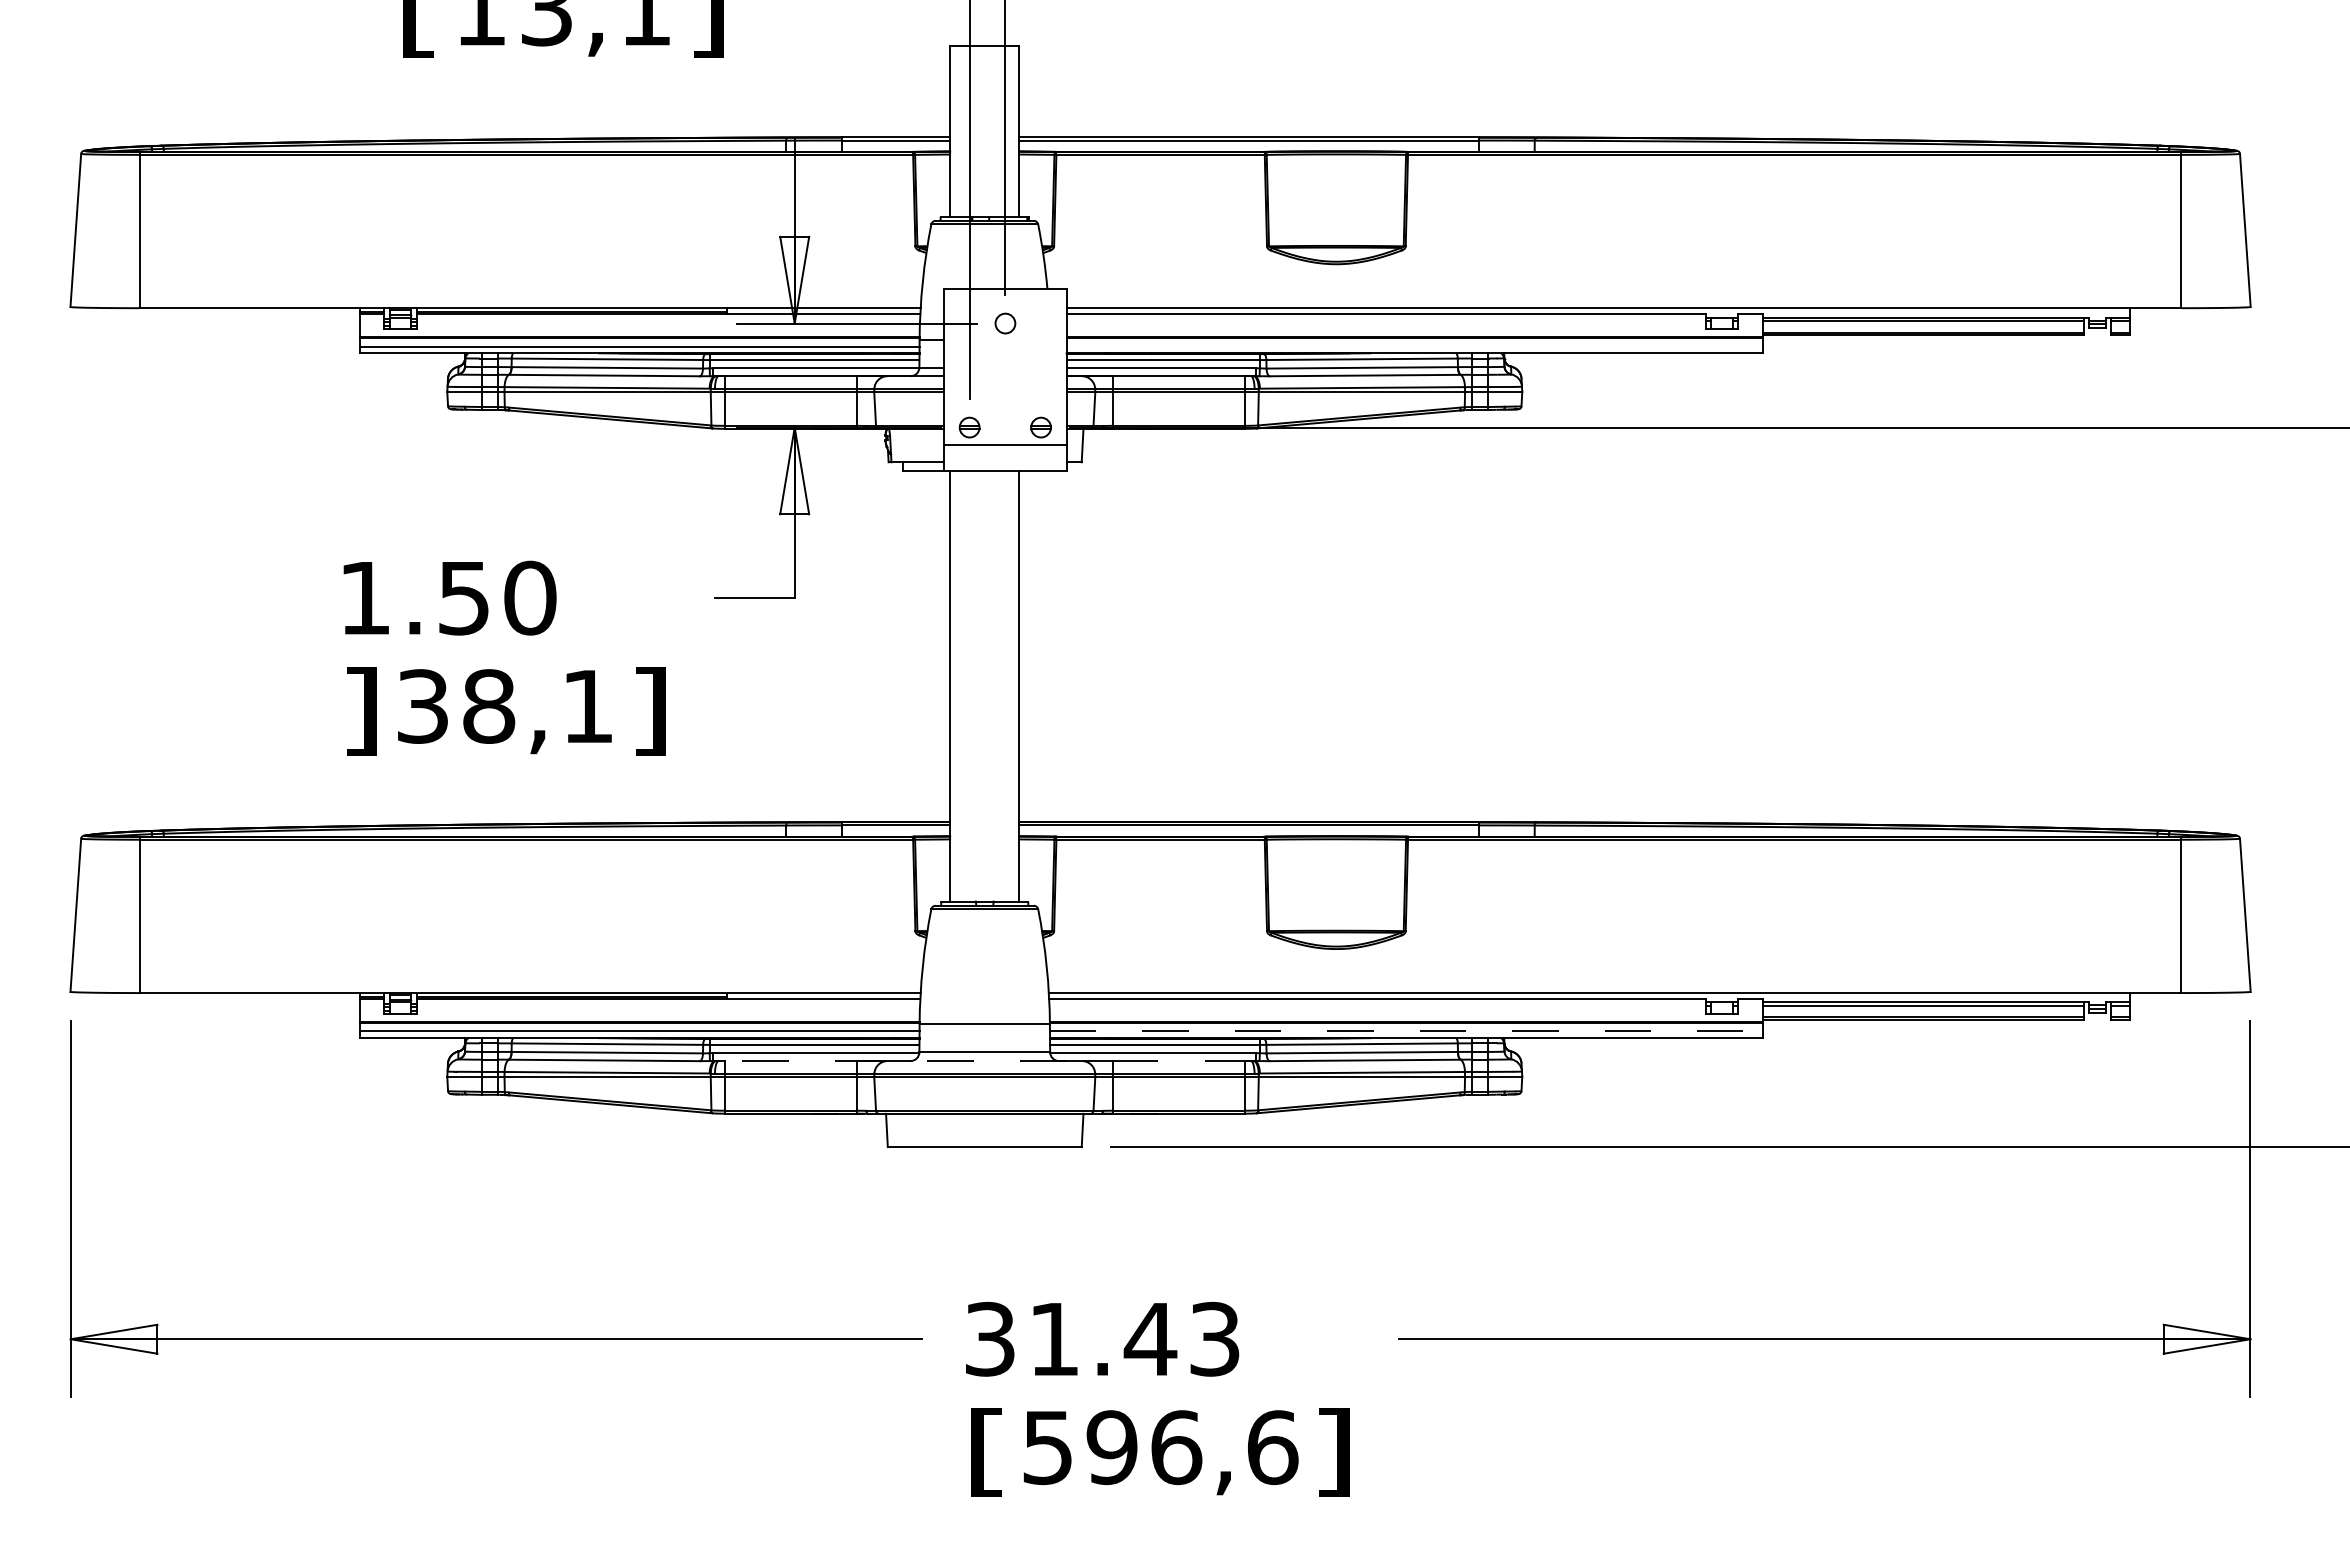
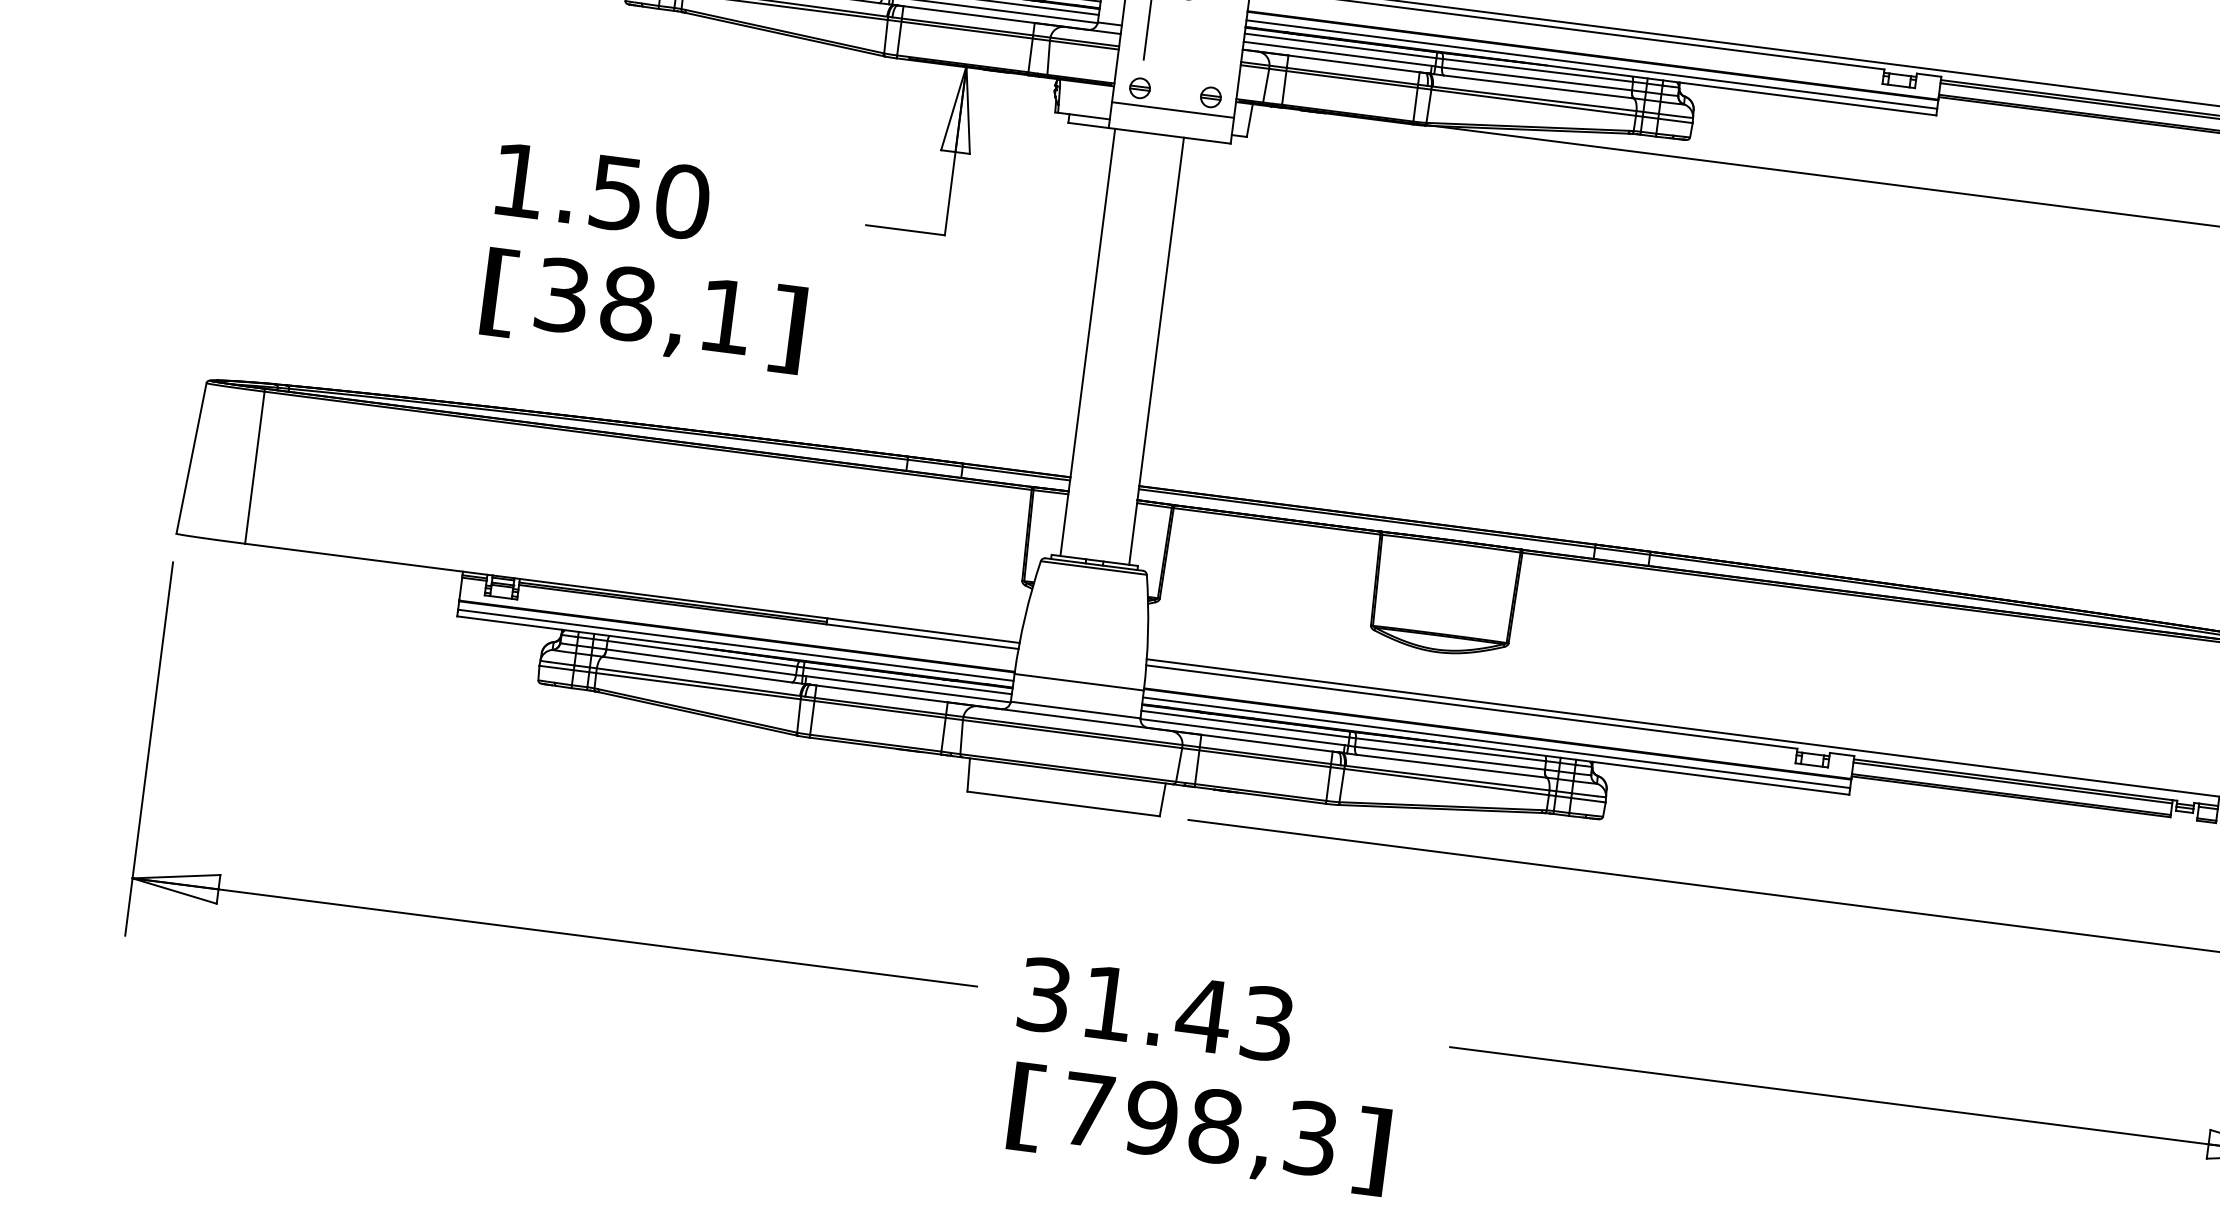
line: (1414, 346) -> (1591, 64), added
text: (360, 711) -> (499, 292), ] -> [
line: (1406, 1031) -> (1496, 742), dashed -> solid
line: (984, 1061) -> (1074, 718), dashed -> solid
text: (1160, 1447) -> (1199, 1124), 596,6 -> 798,3

